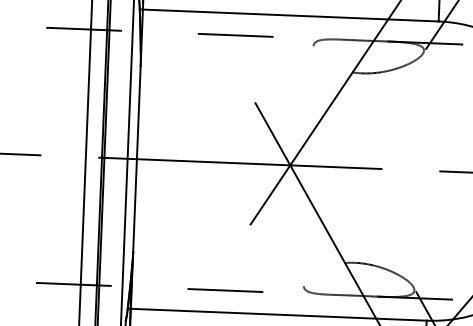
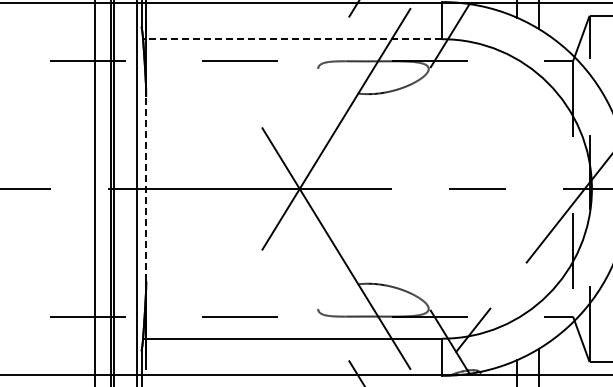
line: (289, 15) -> (292, 39), solid -> dashed
line: (137, 158) -> (146, 188), solid -> dashed

